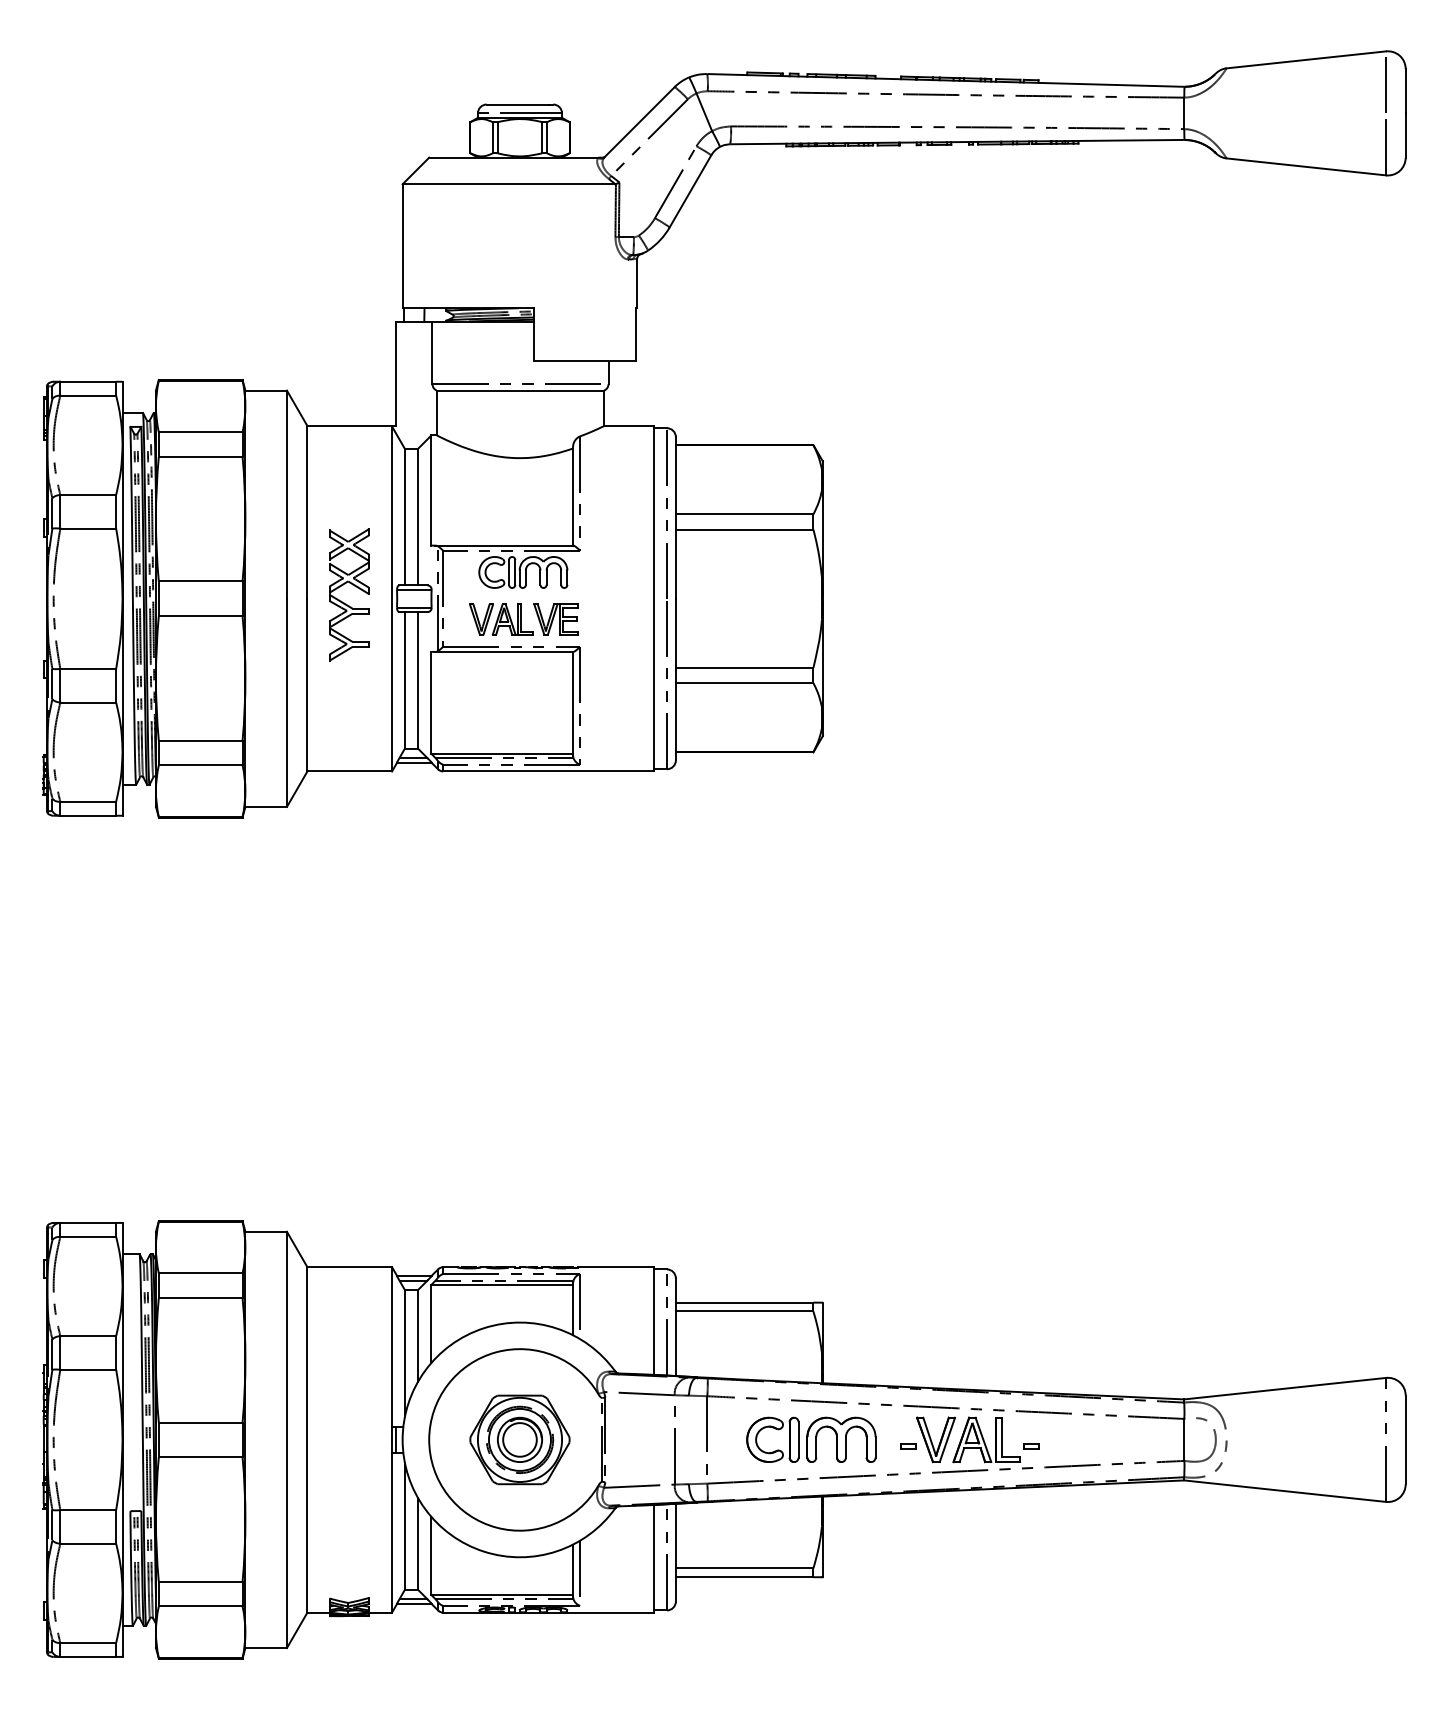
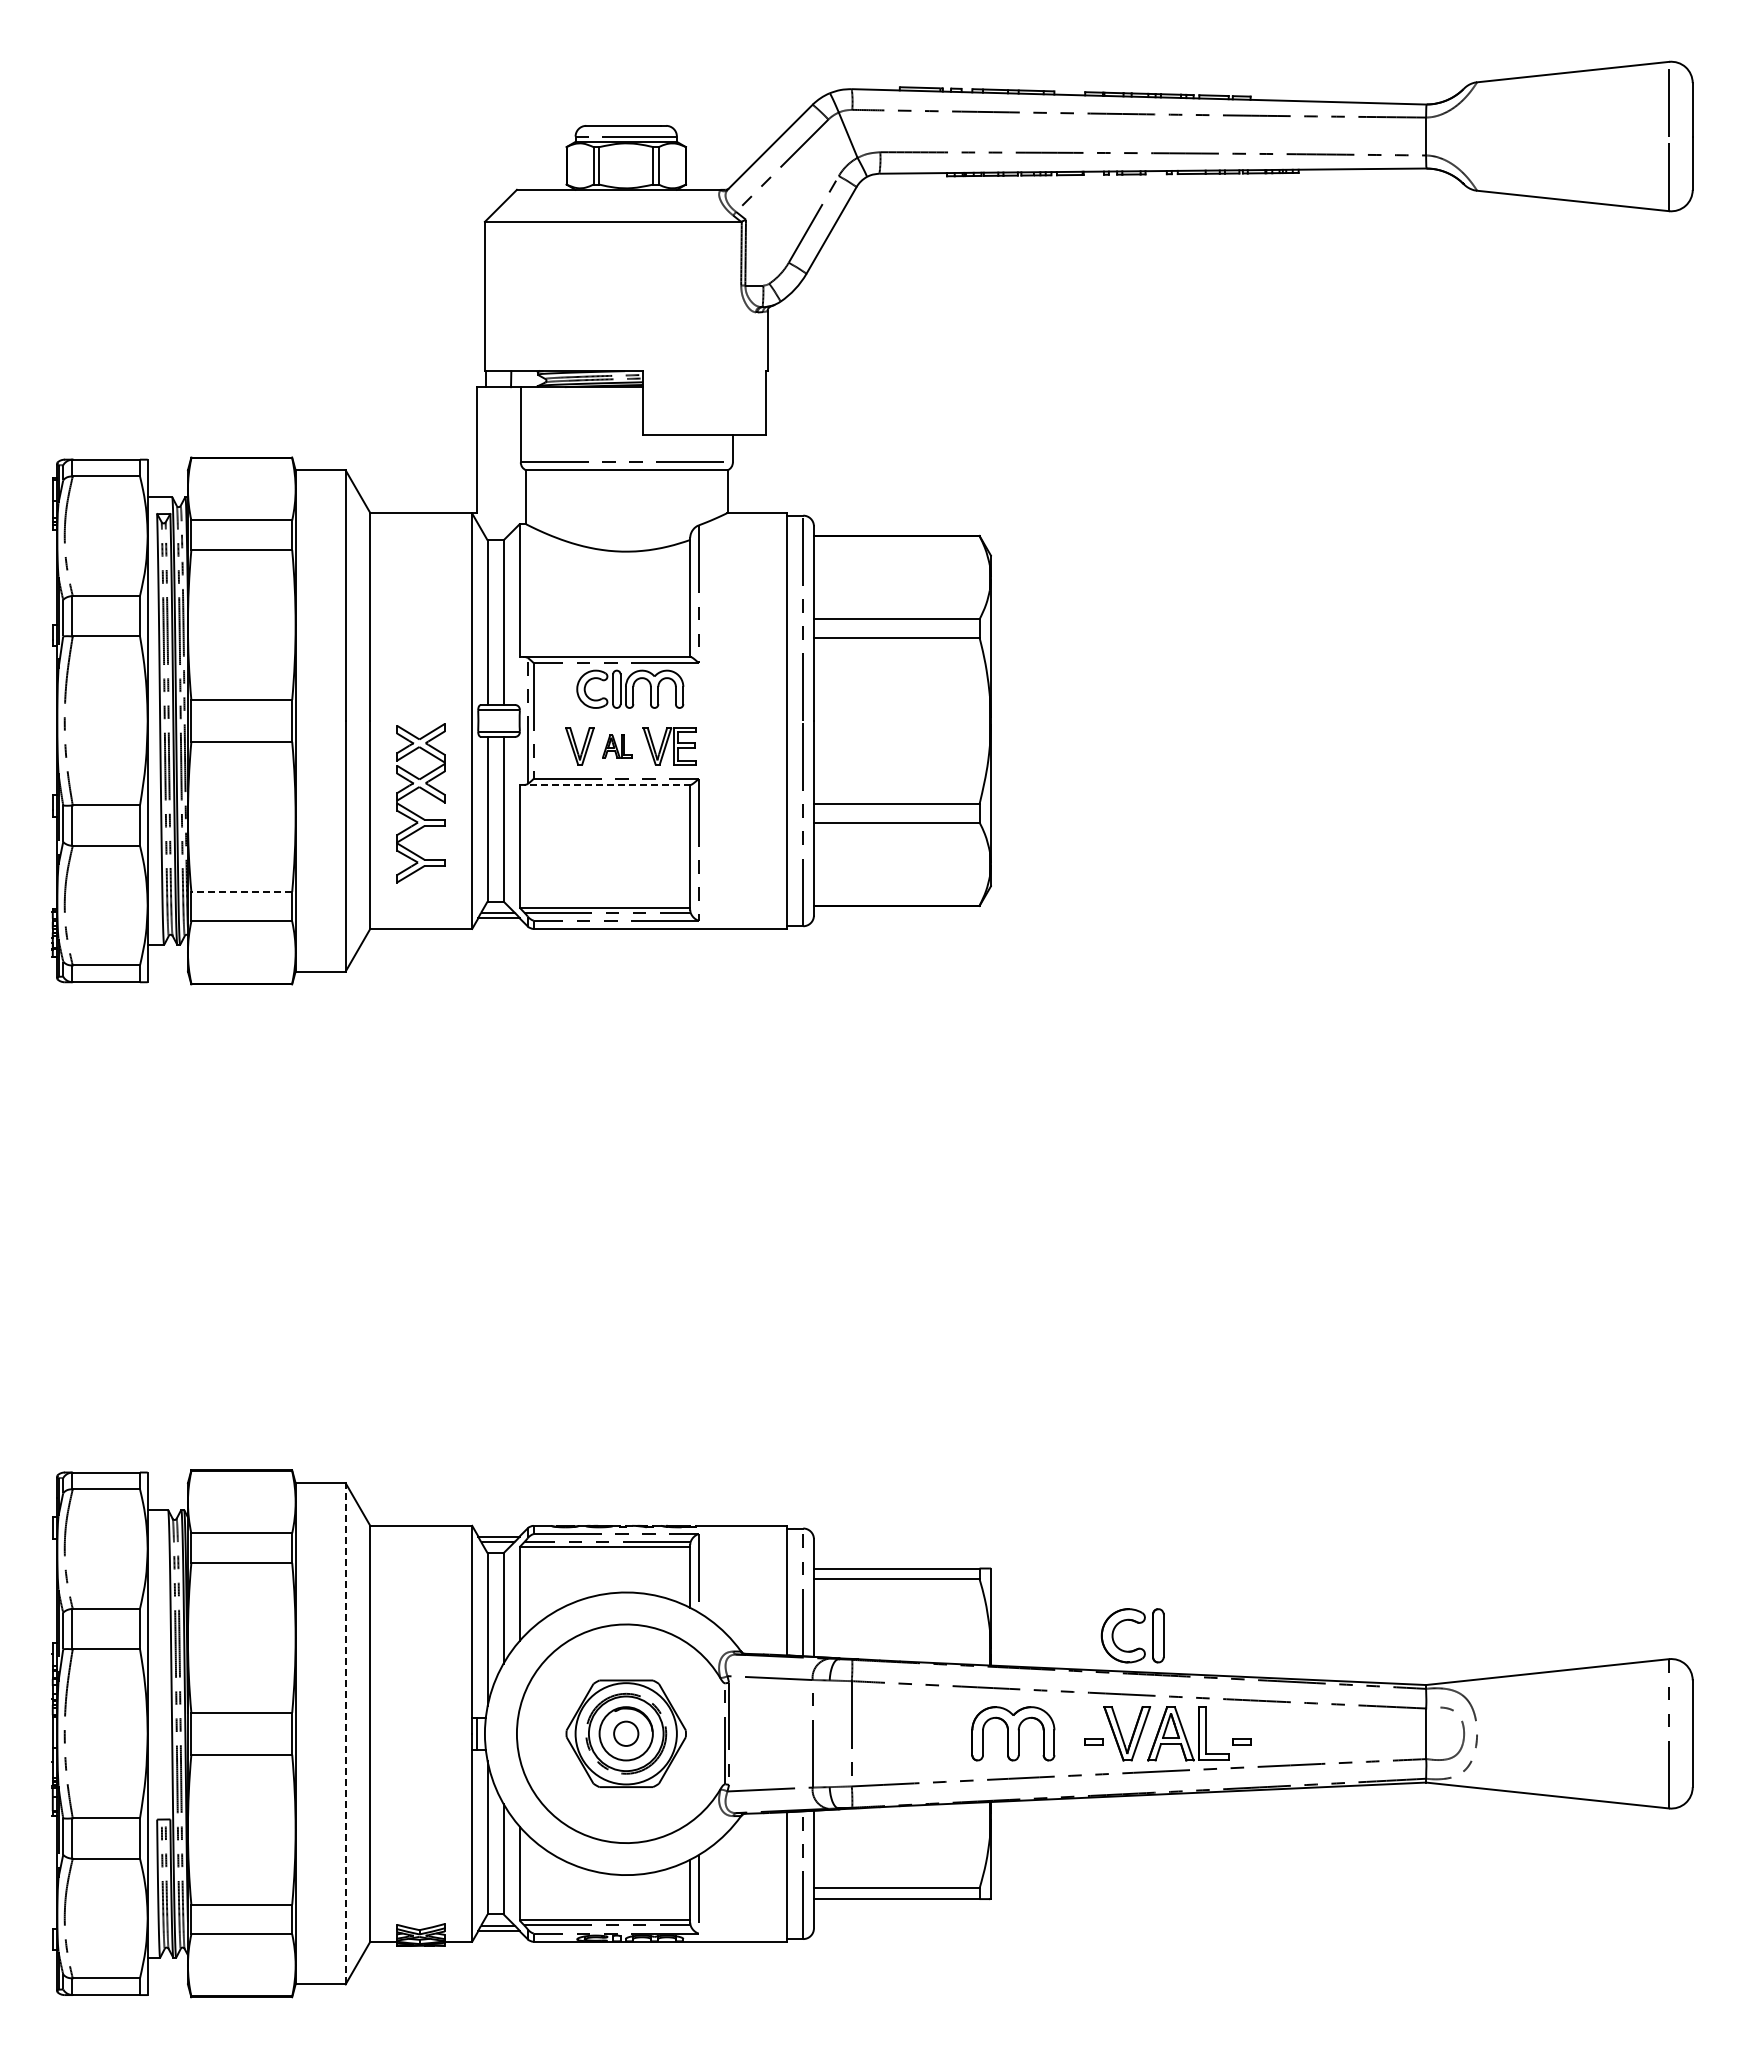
part: (345, 603) -> (416, 813), moved
part: (512, 619) -> (617, 746), size x0.6
line: (503, 651) -> (606, 784), solid -> dashed
line: (200, 740) -> (241, 891), solid -> dashed
part: (775, 1429) -> (1136, 1623), moved
line: (286, 1439) -> (345, 1733), solid -> dashed
circle: (520, 1439) -> (626, 1733), size x0.6

